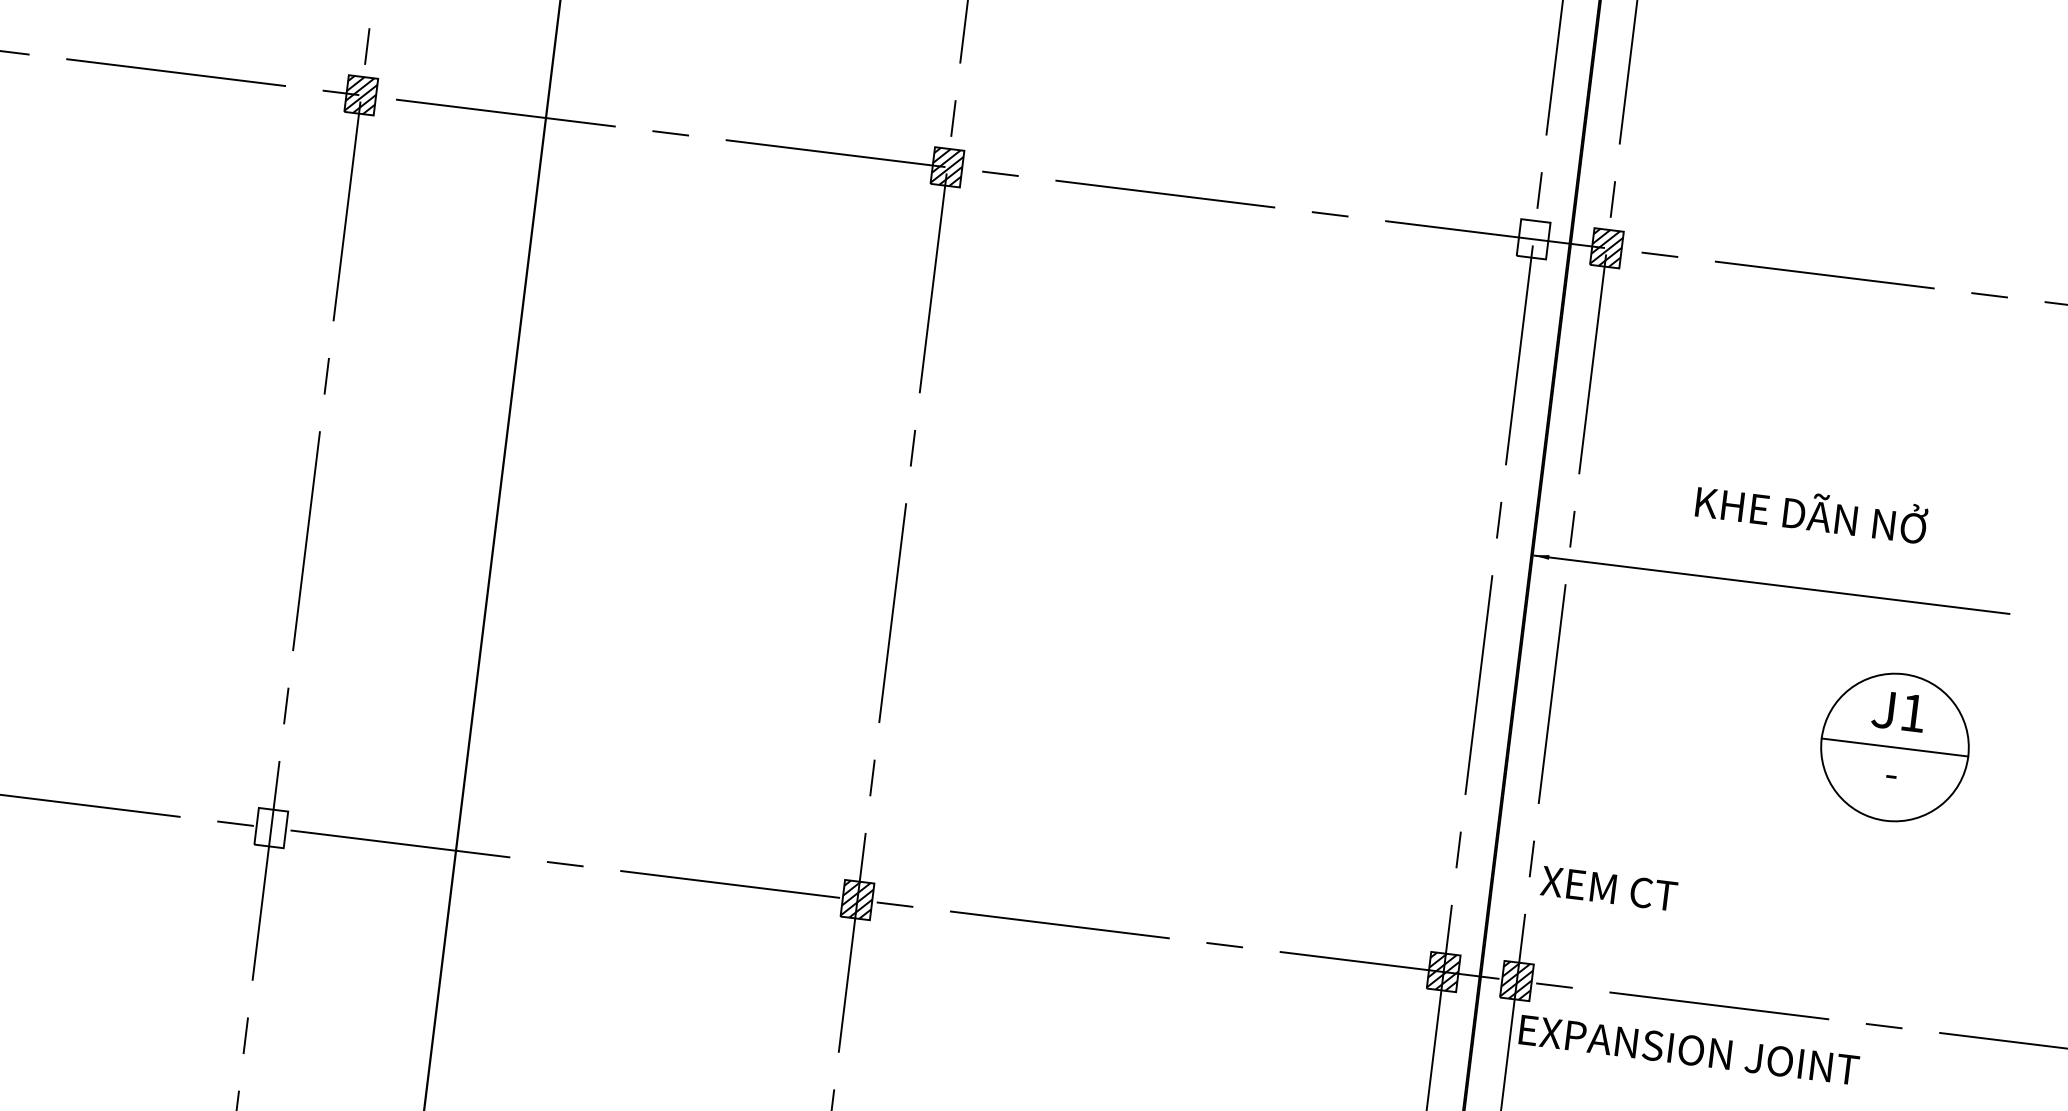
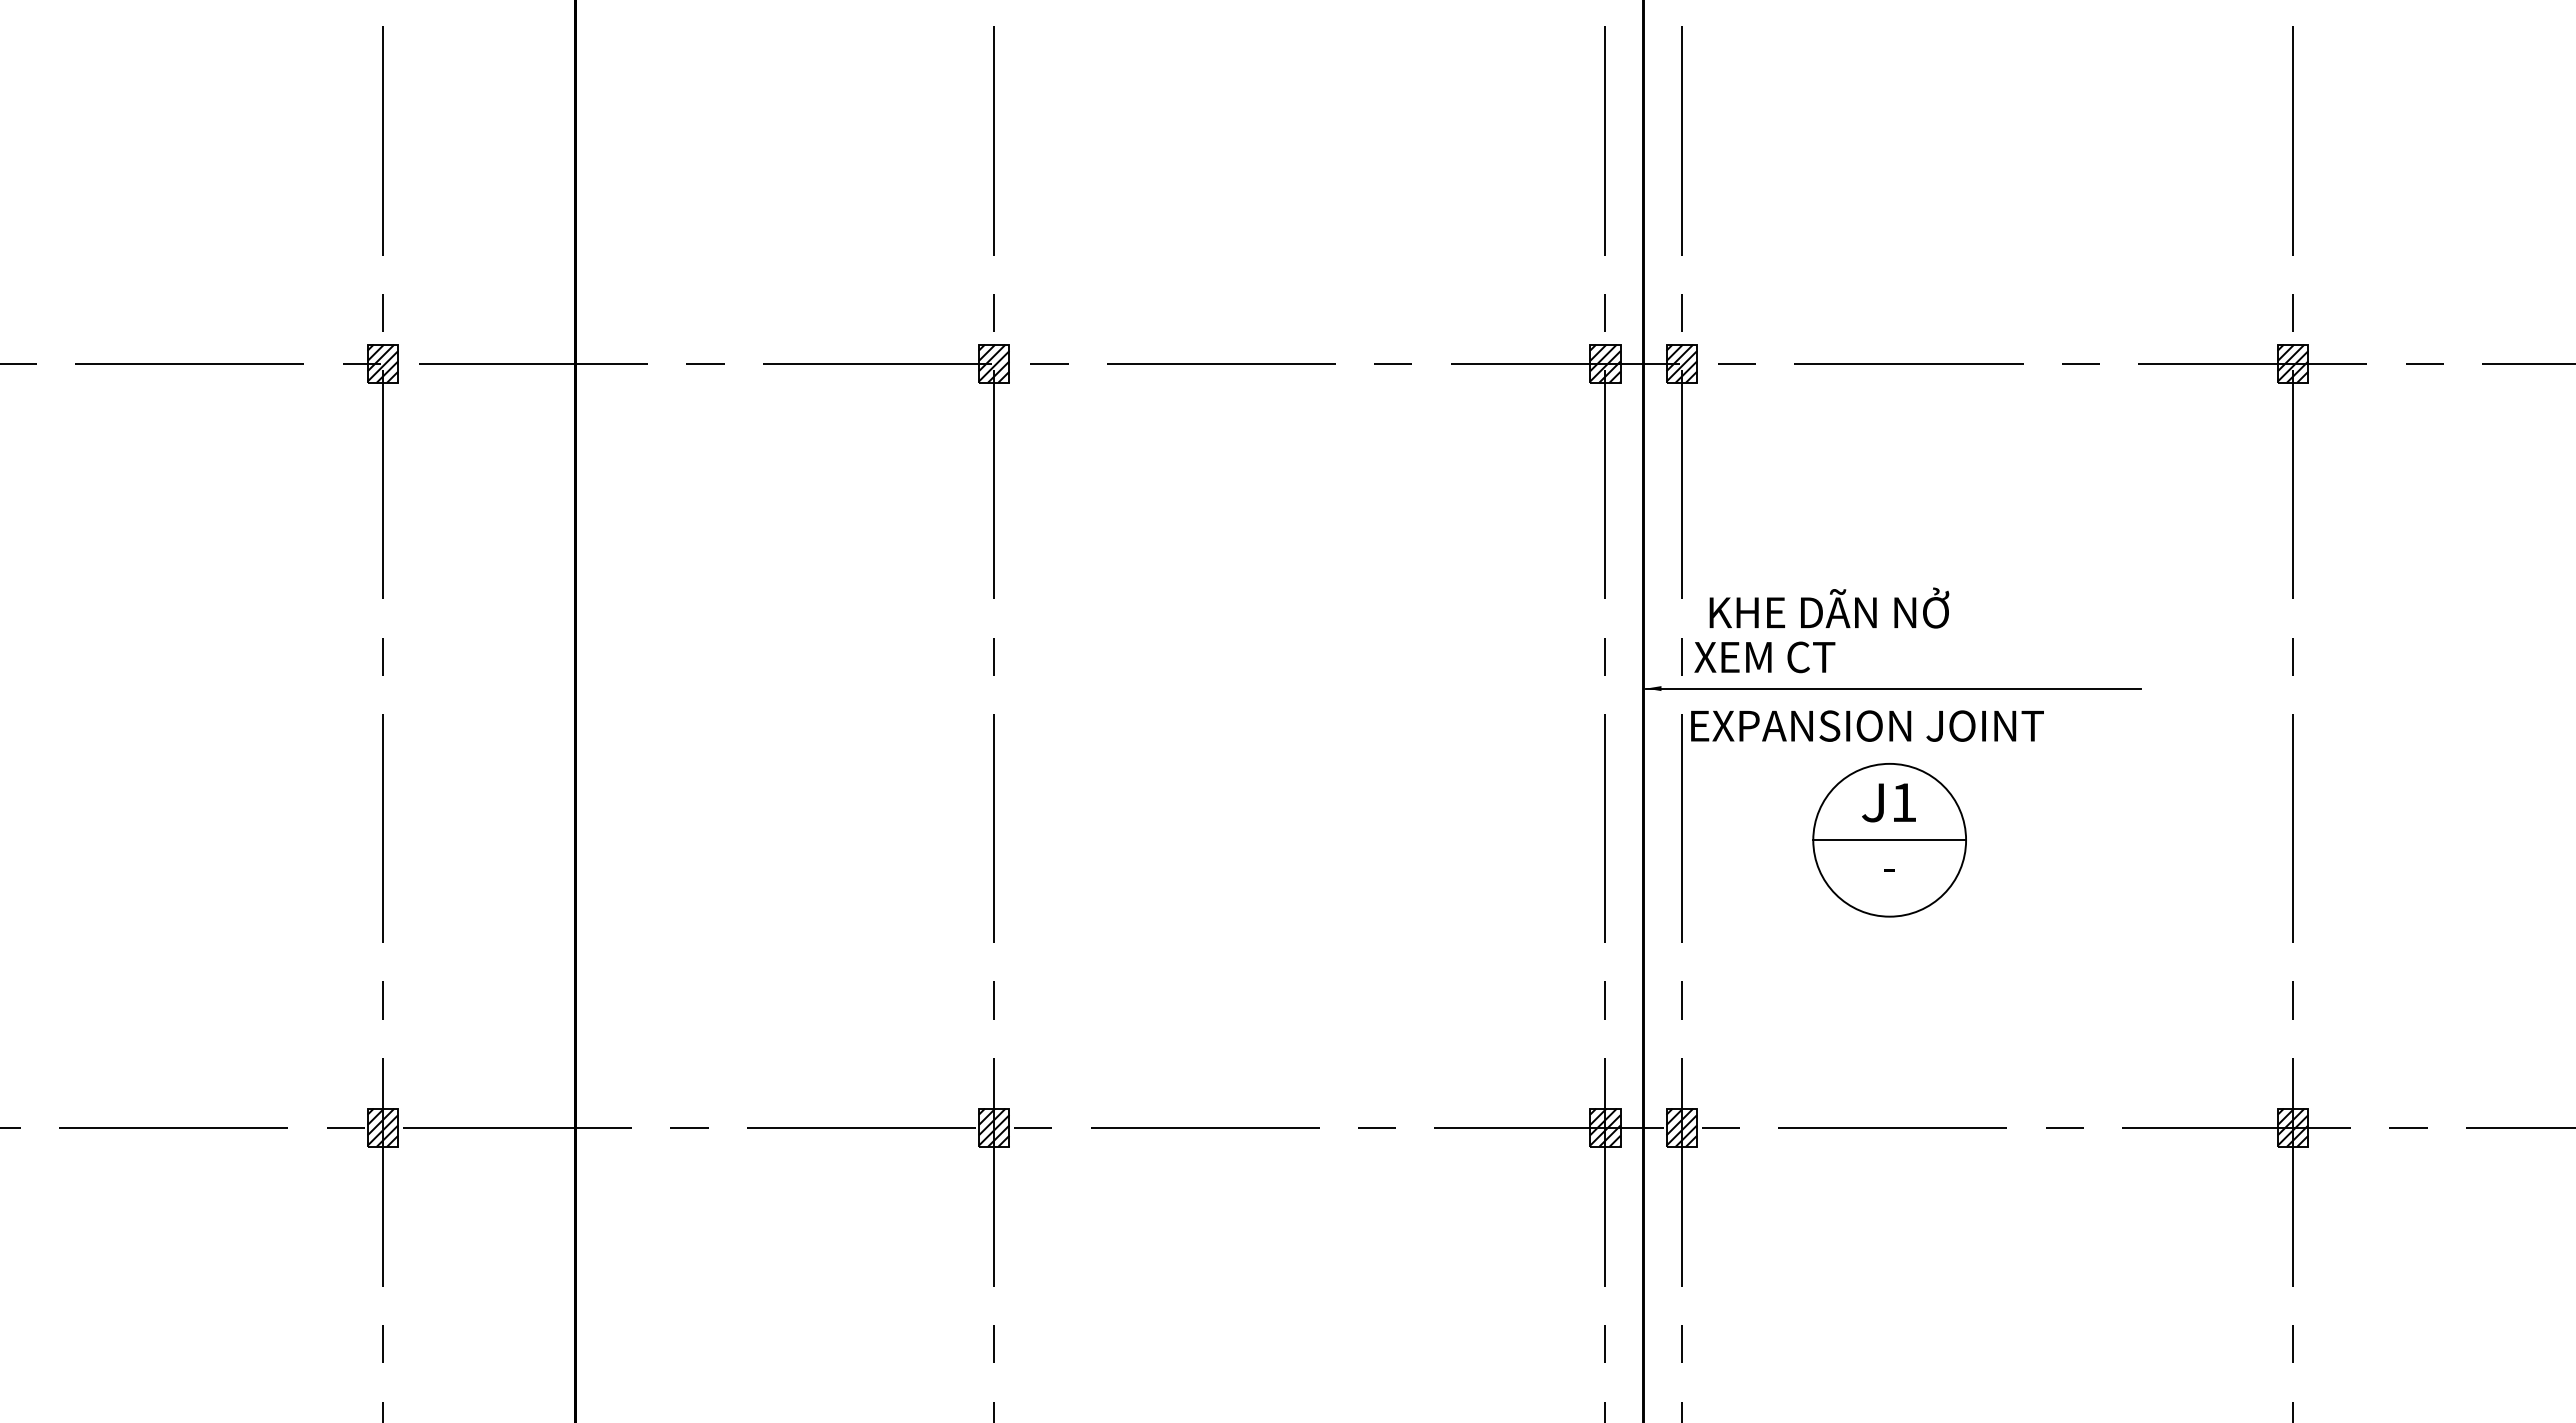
hatch: (1533, 239) -> (1605, 363), added
text: (1811, 510) -> (1829, 607), moved
part: (1894, 747) -> (1889, 840), moved
hatch: (270, 827) -> (382, 1127), added
text: (1608, 888) -> (1764, 657), moved
text: (1689, 1049) -> (1867, 725), moved

